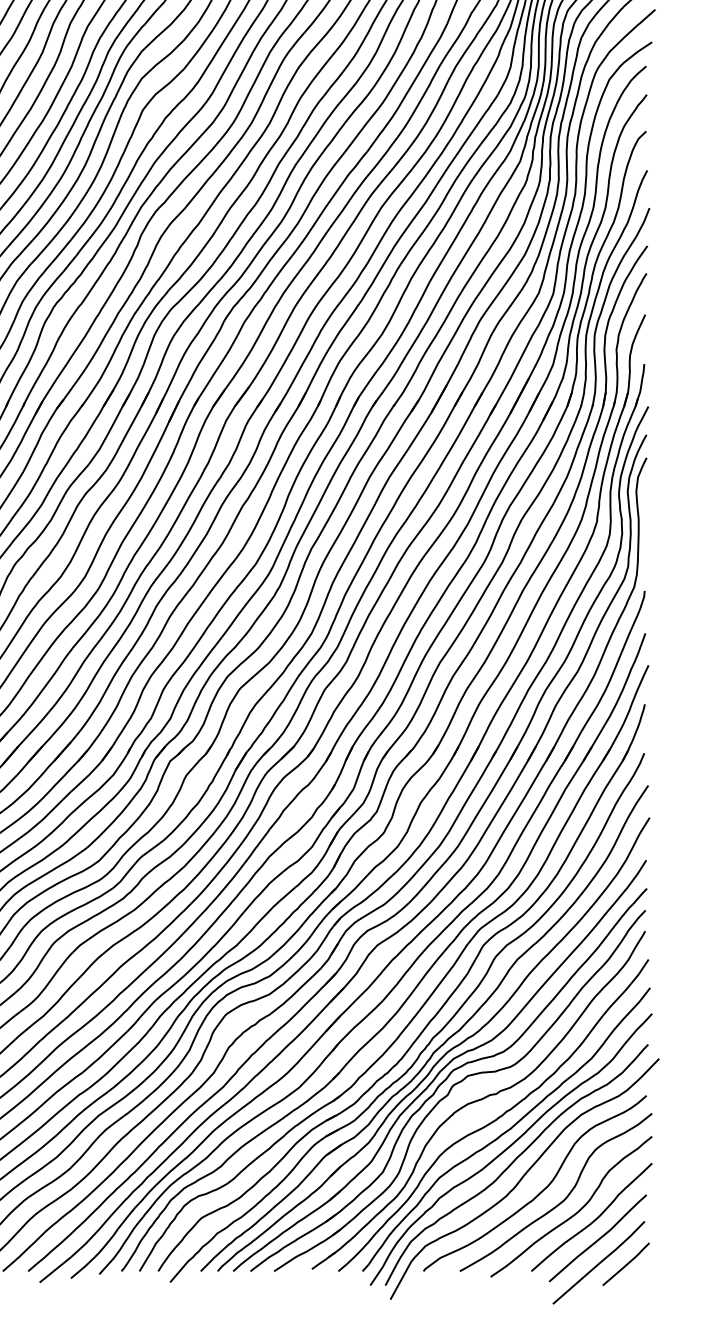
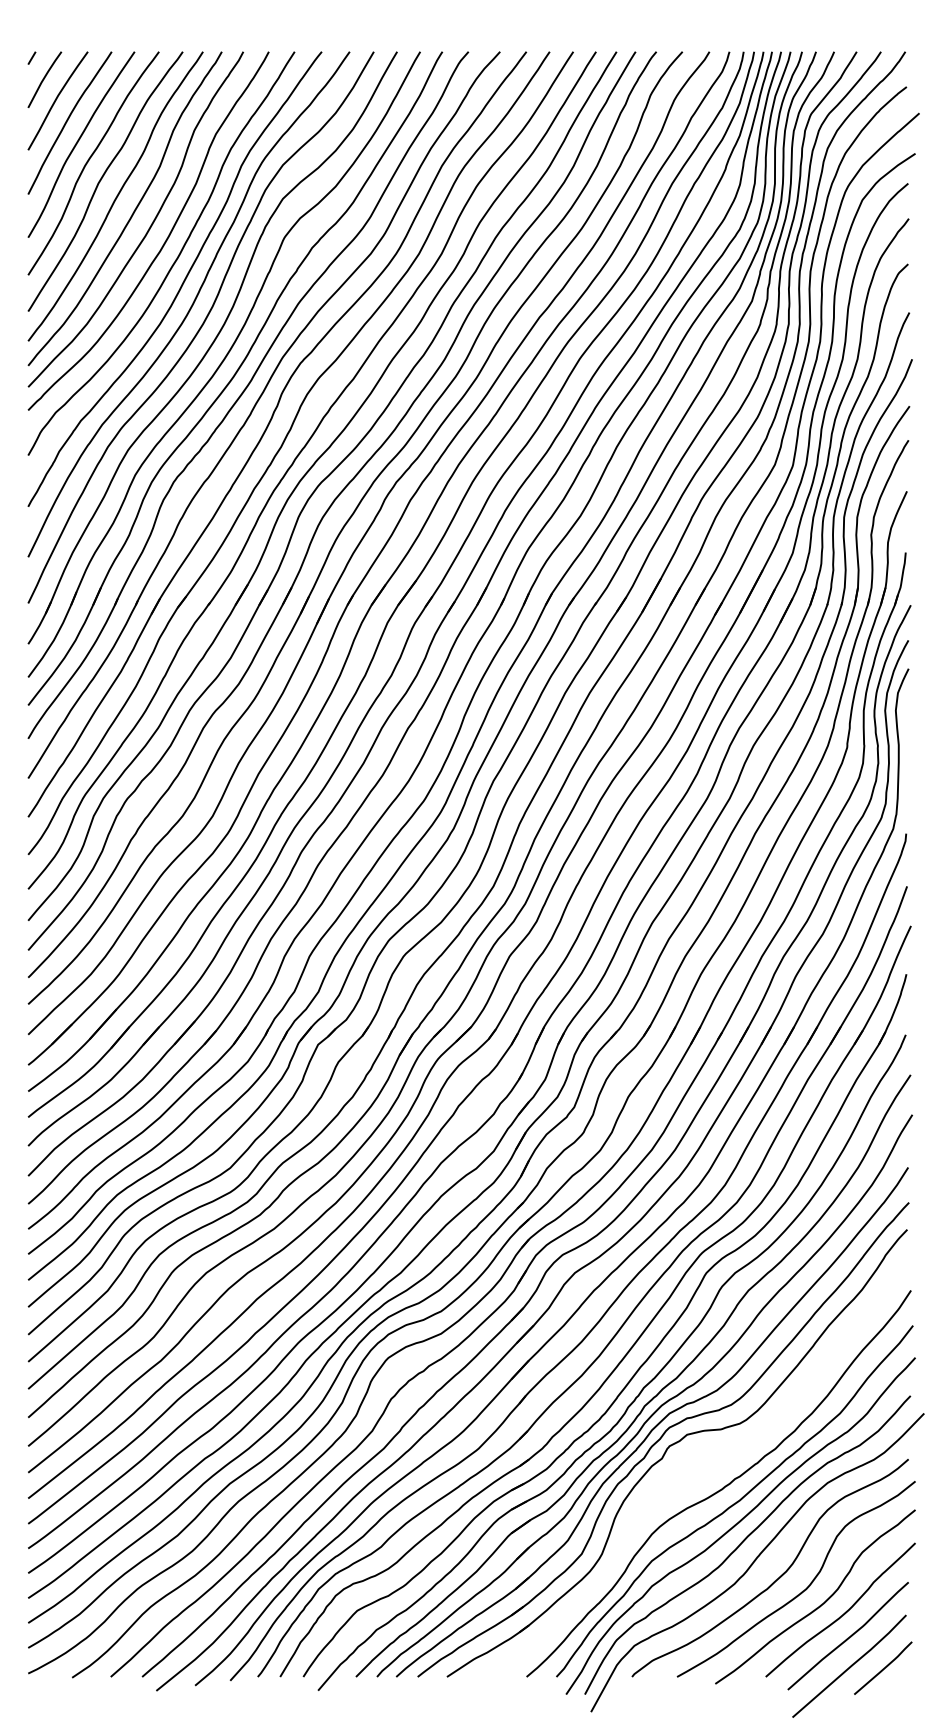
part: (478, 1099) -> (700, 1464), removed

